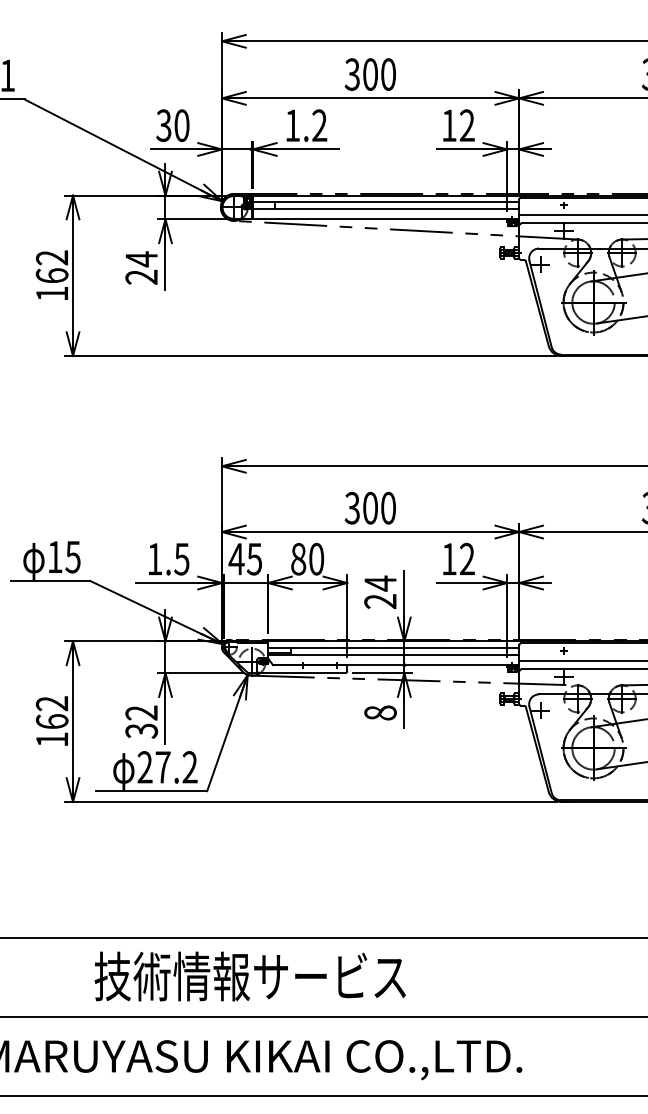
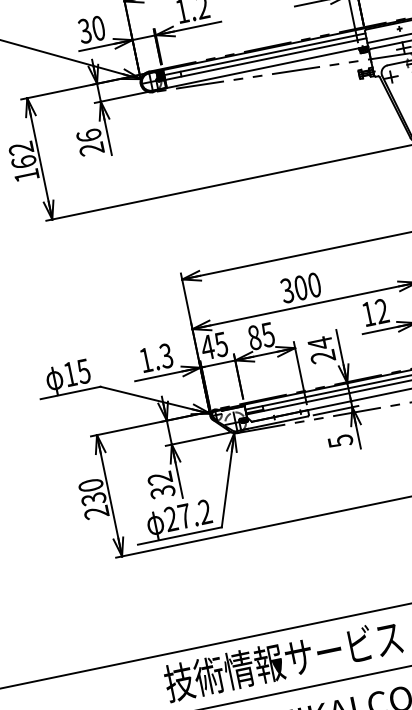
text: (141, 259) -> (88, 135), 24 -> 26
text: (182, 558) -> (166, 355), 1.5 -> 1.3
text: (316, 558) -> (268, 334), 80 -> 85
text: (380, 712) -> (340, 440), 8 -> 5
text: (51, 721) -> (93, 499), 162 -> 230

